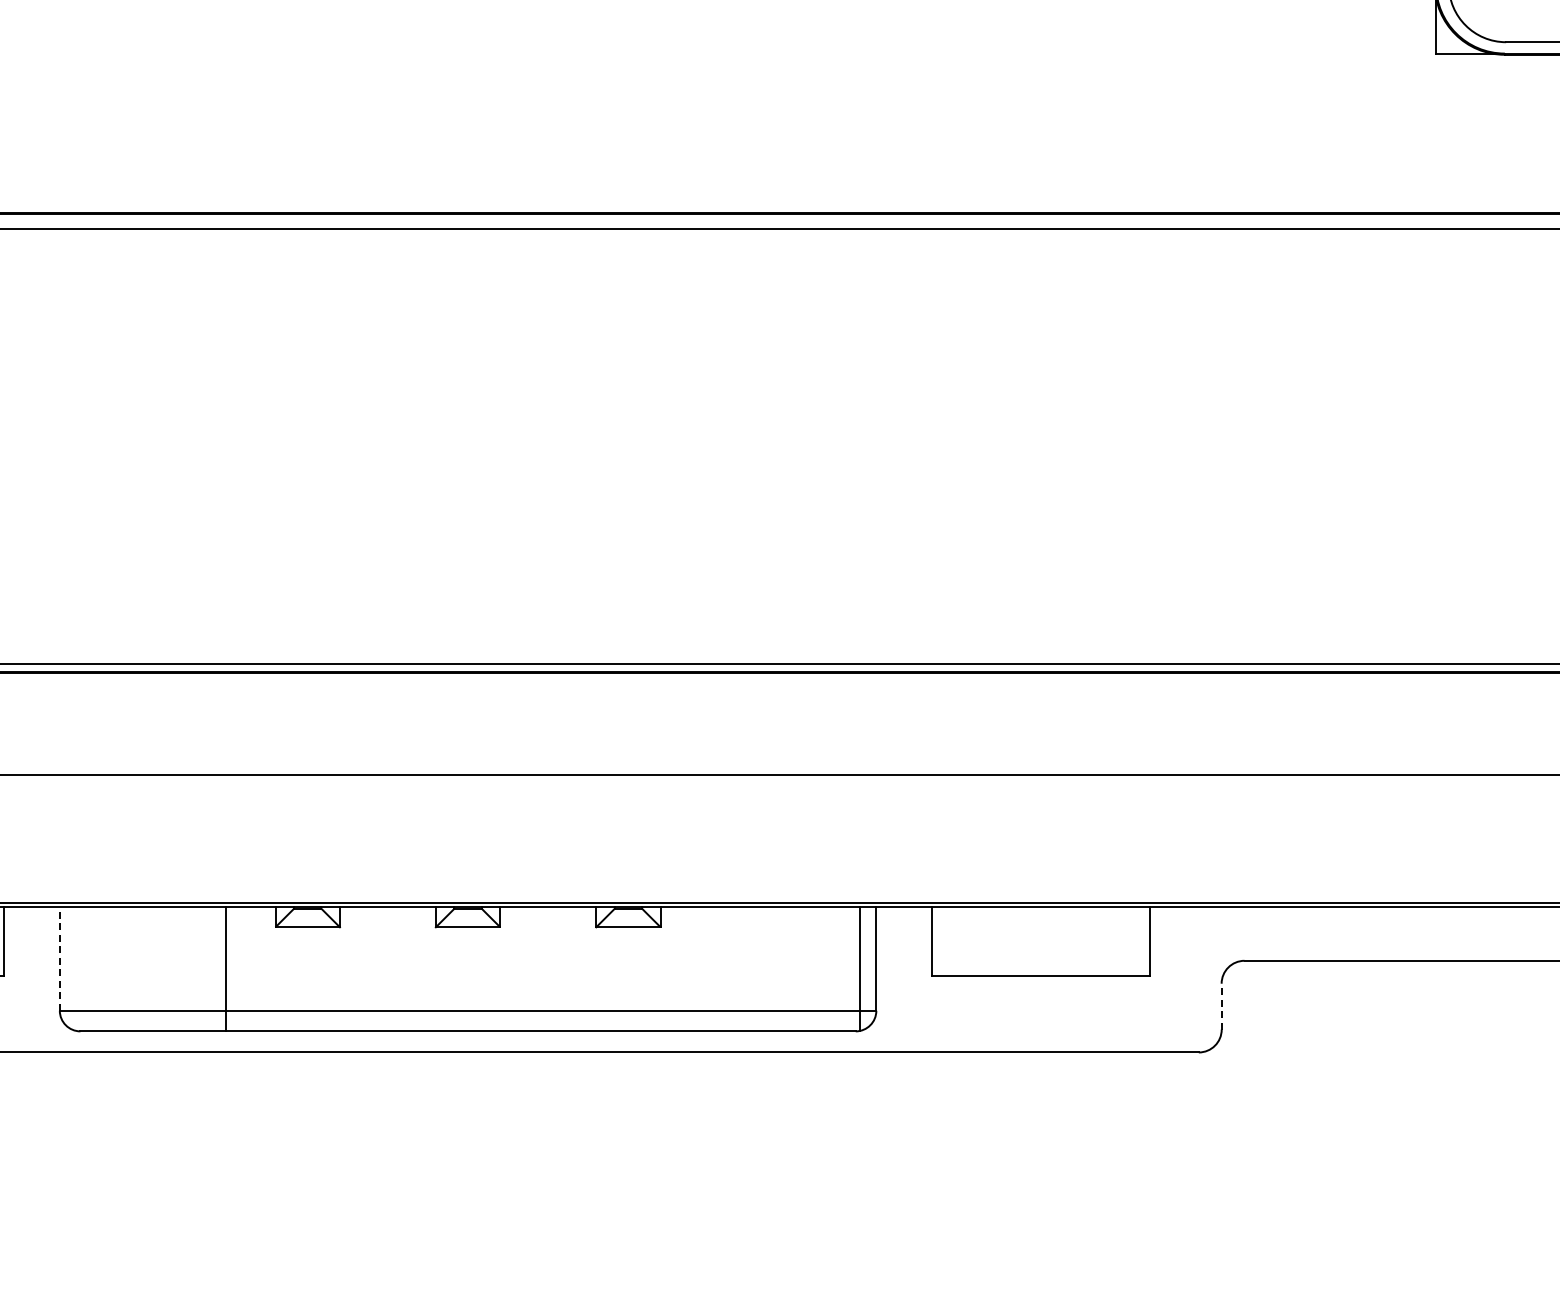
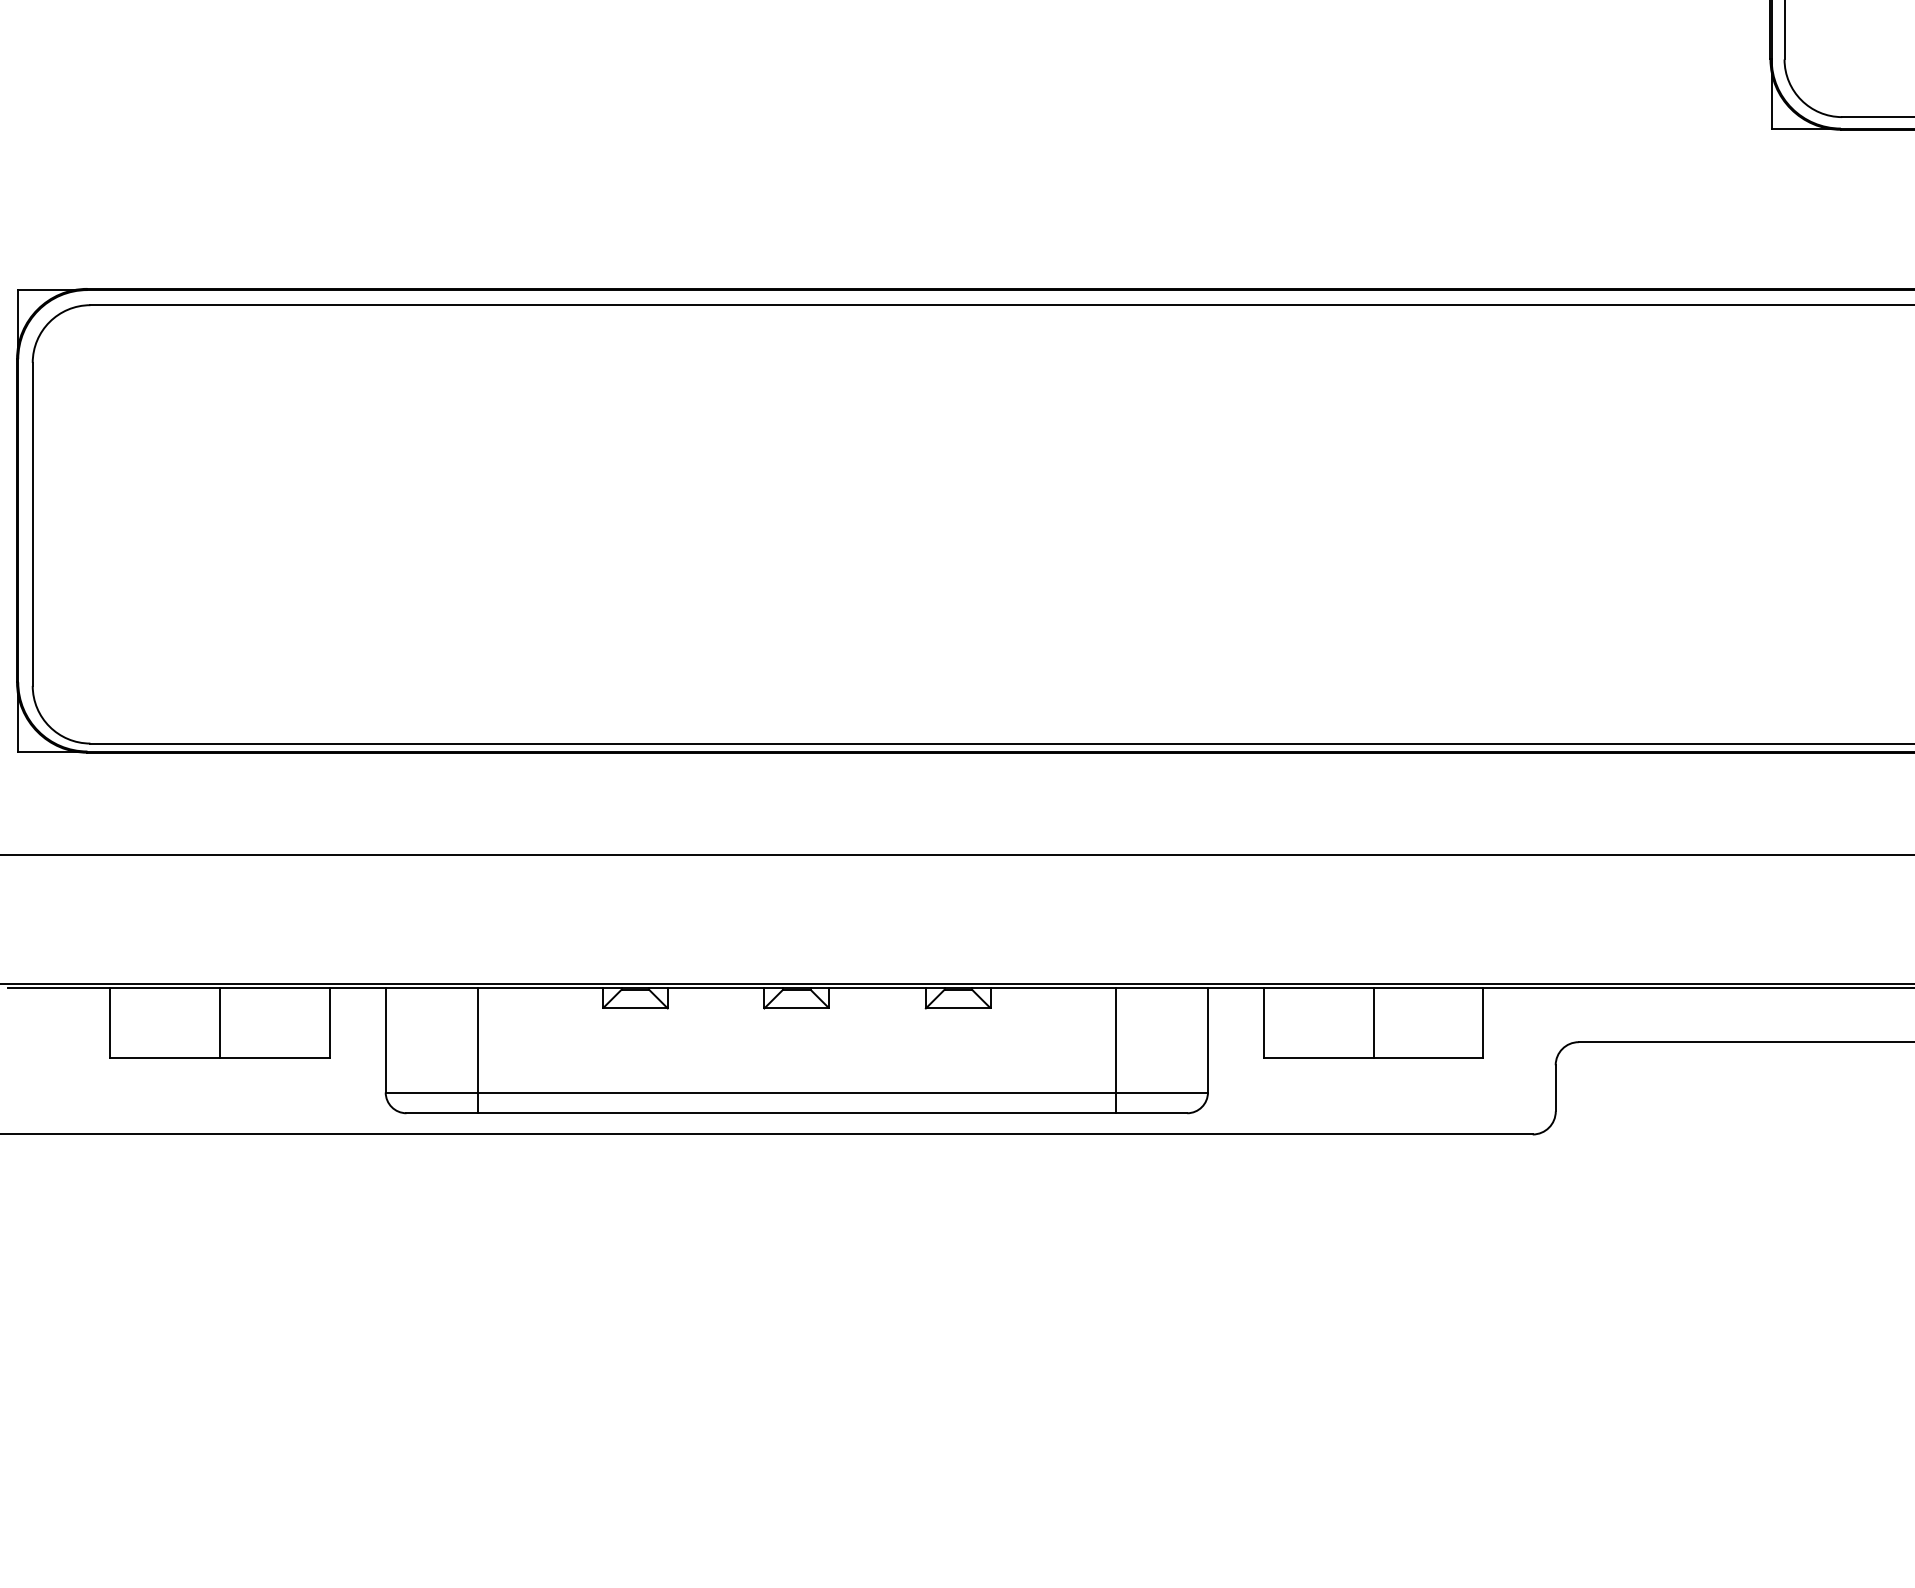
line: (1040, 941) -> (1373, 1022), added
line: (59, 958) -> (385, 1039), dashed -> solid
line: (226, 969) -> (478, 1050), moved
line: (859, 969) -> (1115, 1050), moved
line: (1221, 1005) -> (1555, 1087), dashed -> solid

